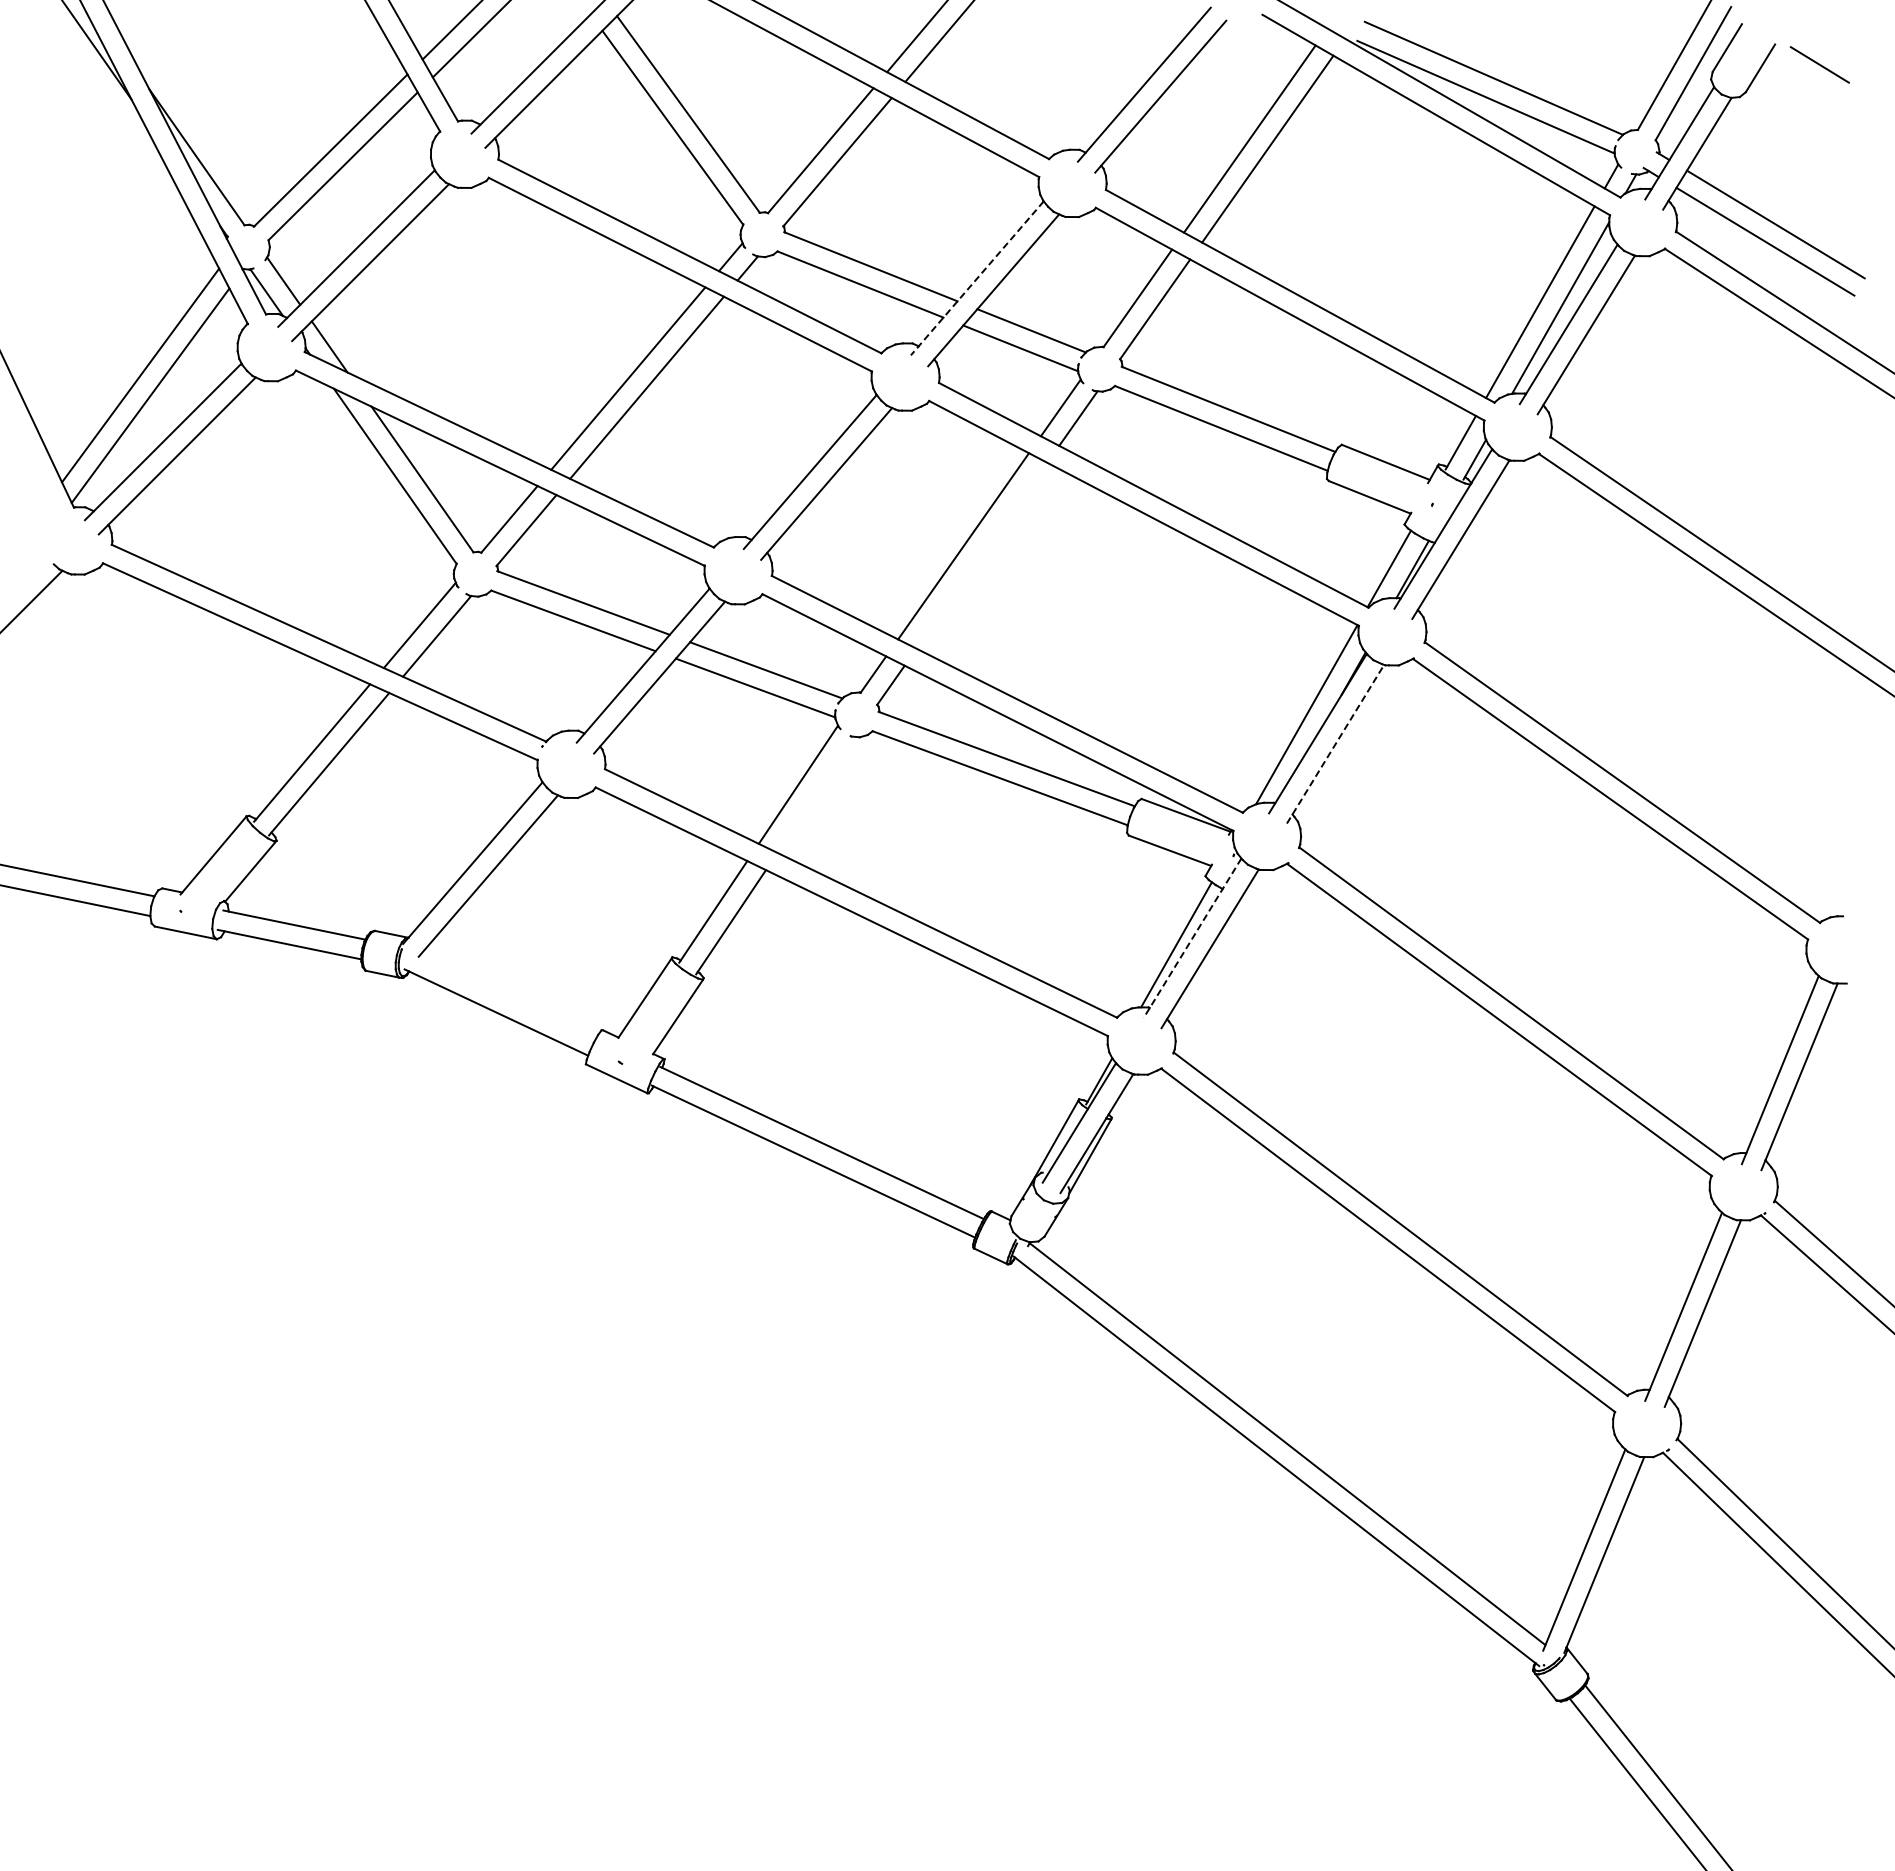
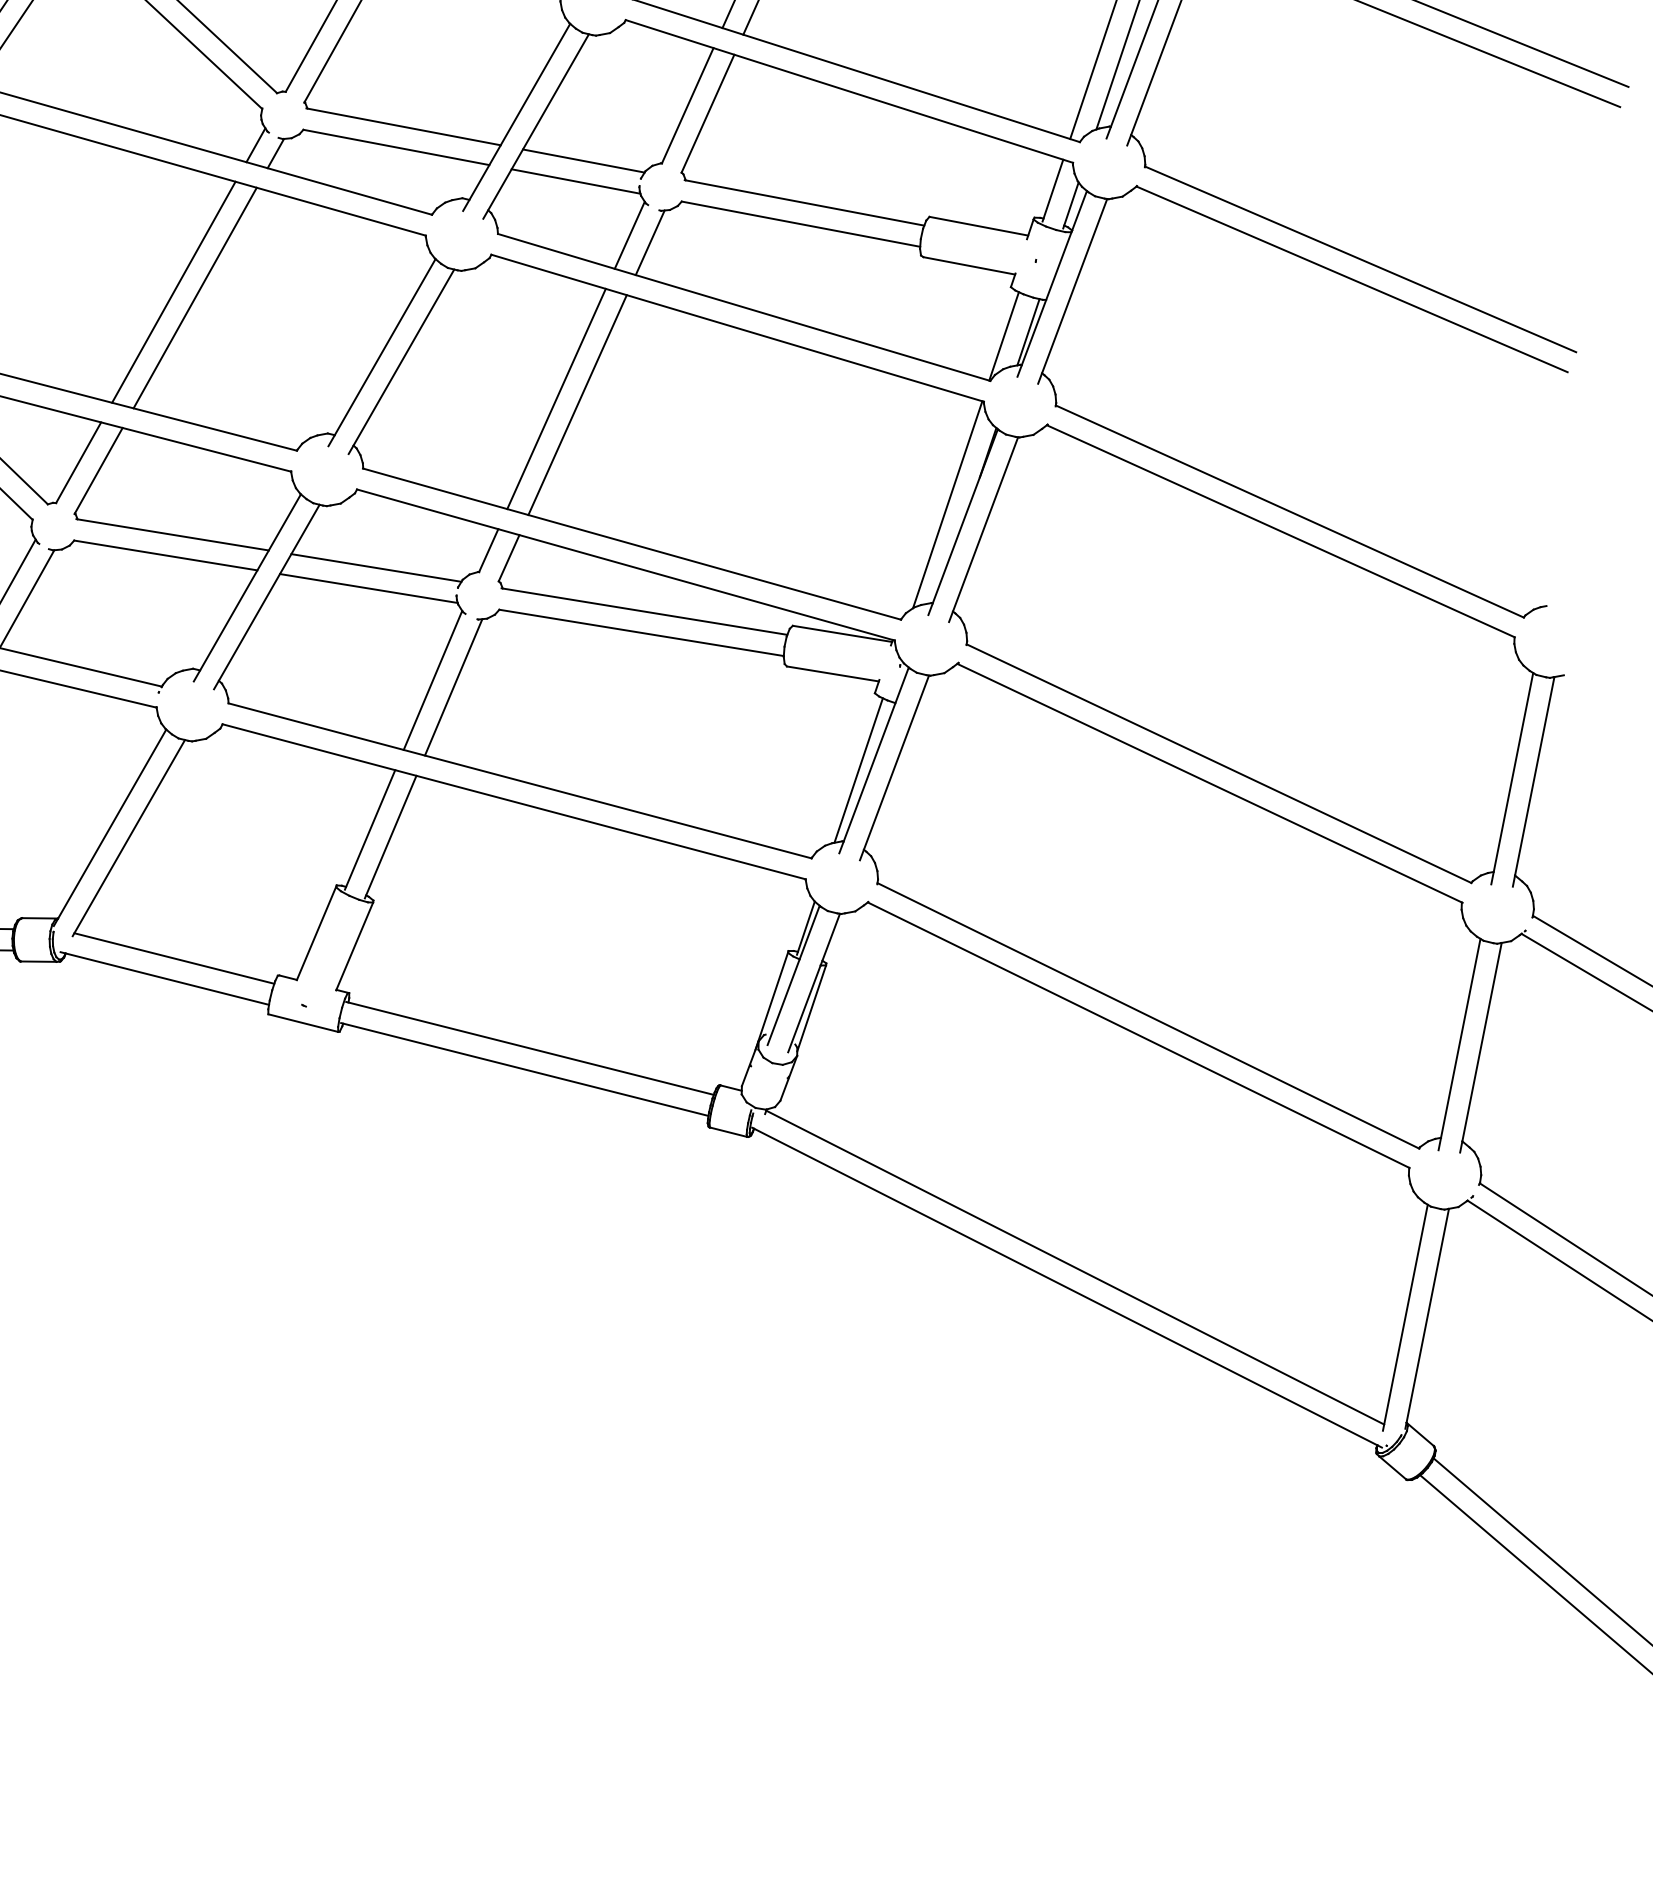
line: (977, 278) -> (516, 117), dashed -> solid
line: (981, 555) -> (577, 404), added
line: (1335, 743) -> (983, 528), dashed -> solid
line: (816, 794) -> (453, 686), added
line: (1192, 938) -> (874, 760), dashed -> solid
line: (508, 995) -> (173, 958), added

